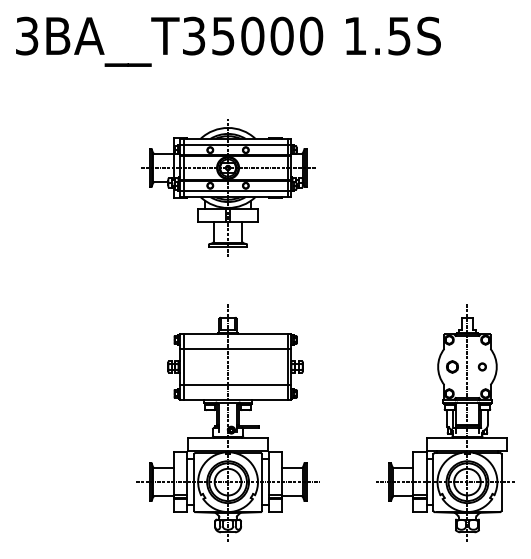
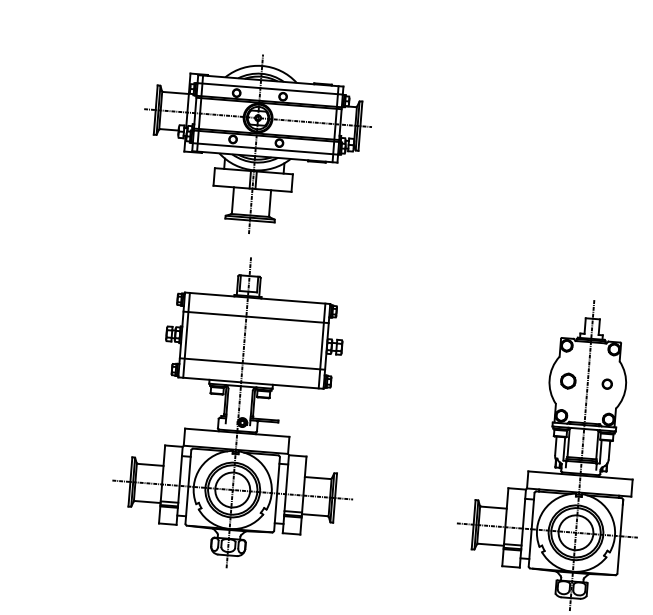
part: (228, 187) -> (256, 143), moved
part: (227, 422) -> (238, 412), moved

